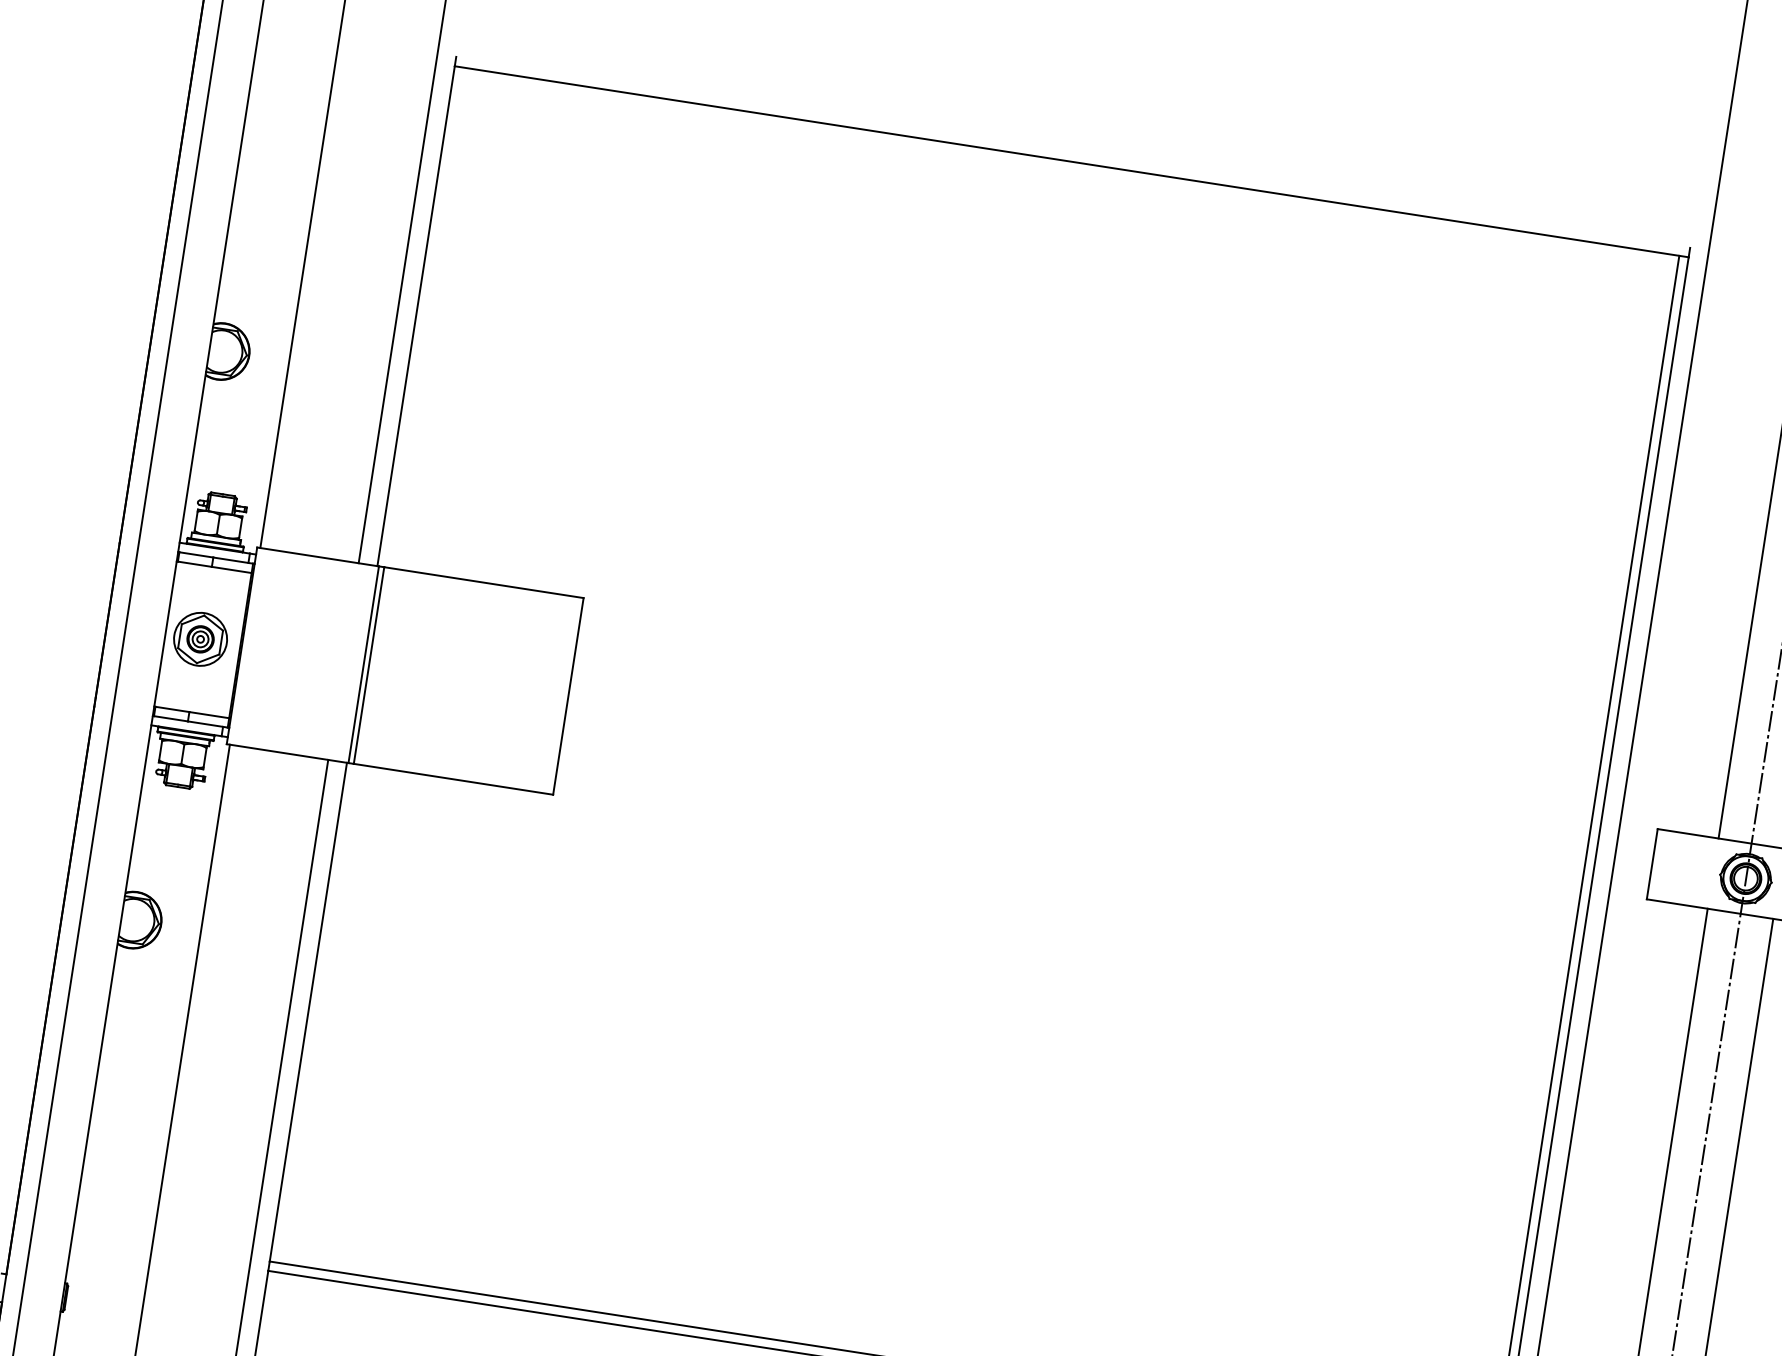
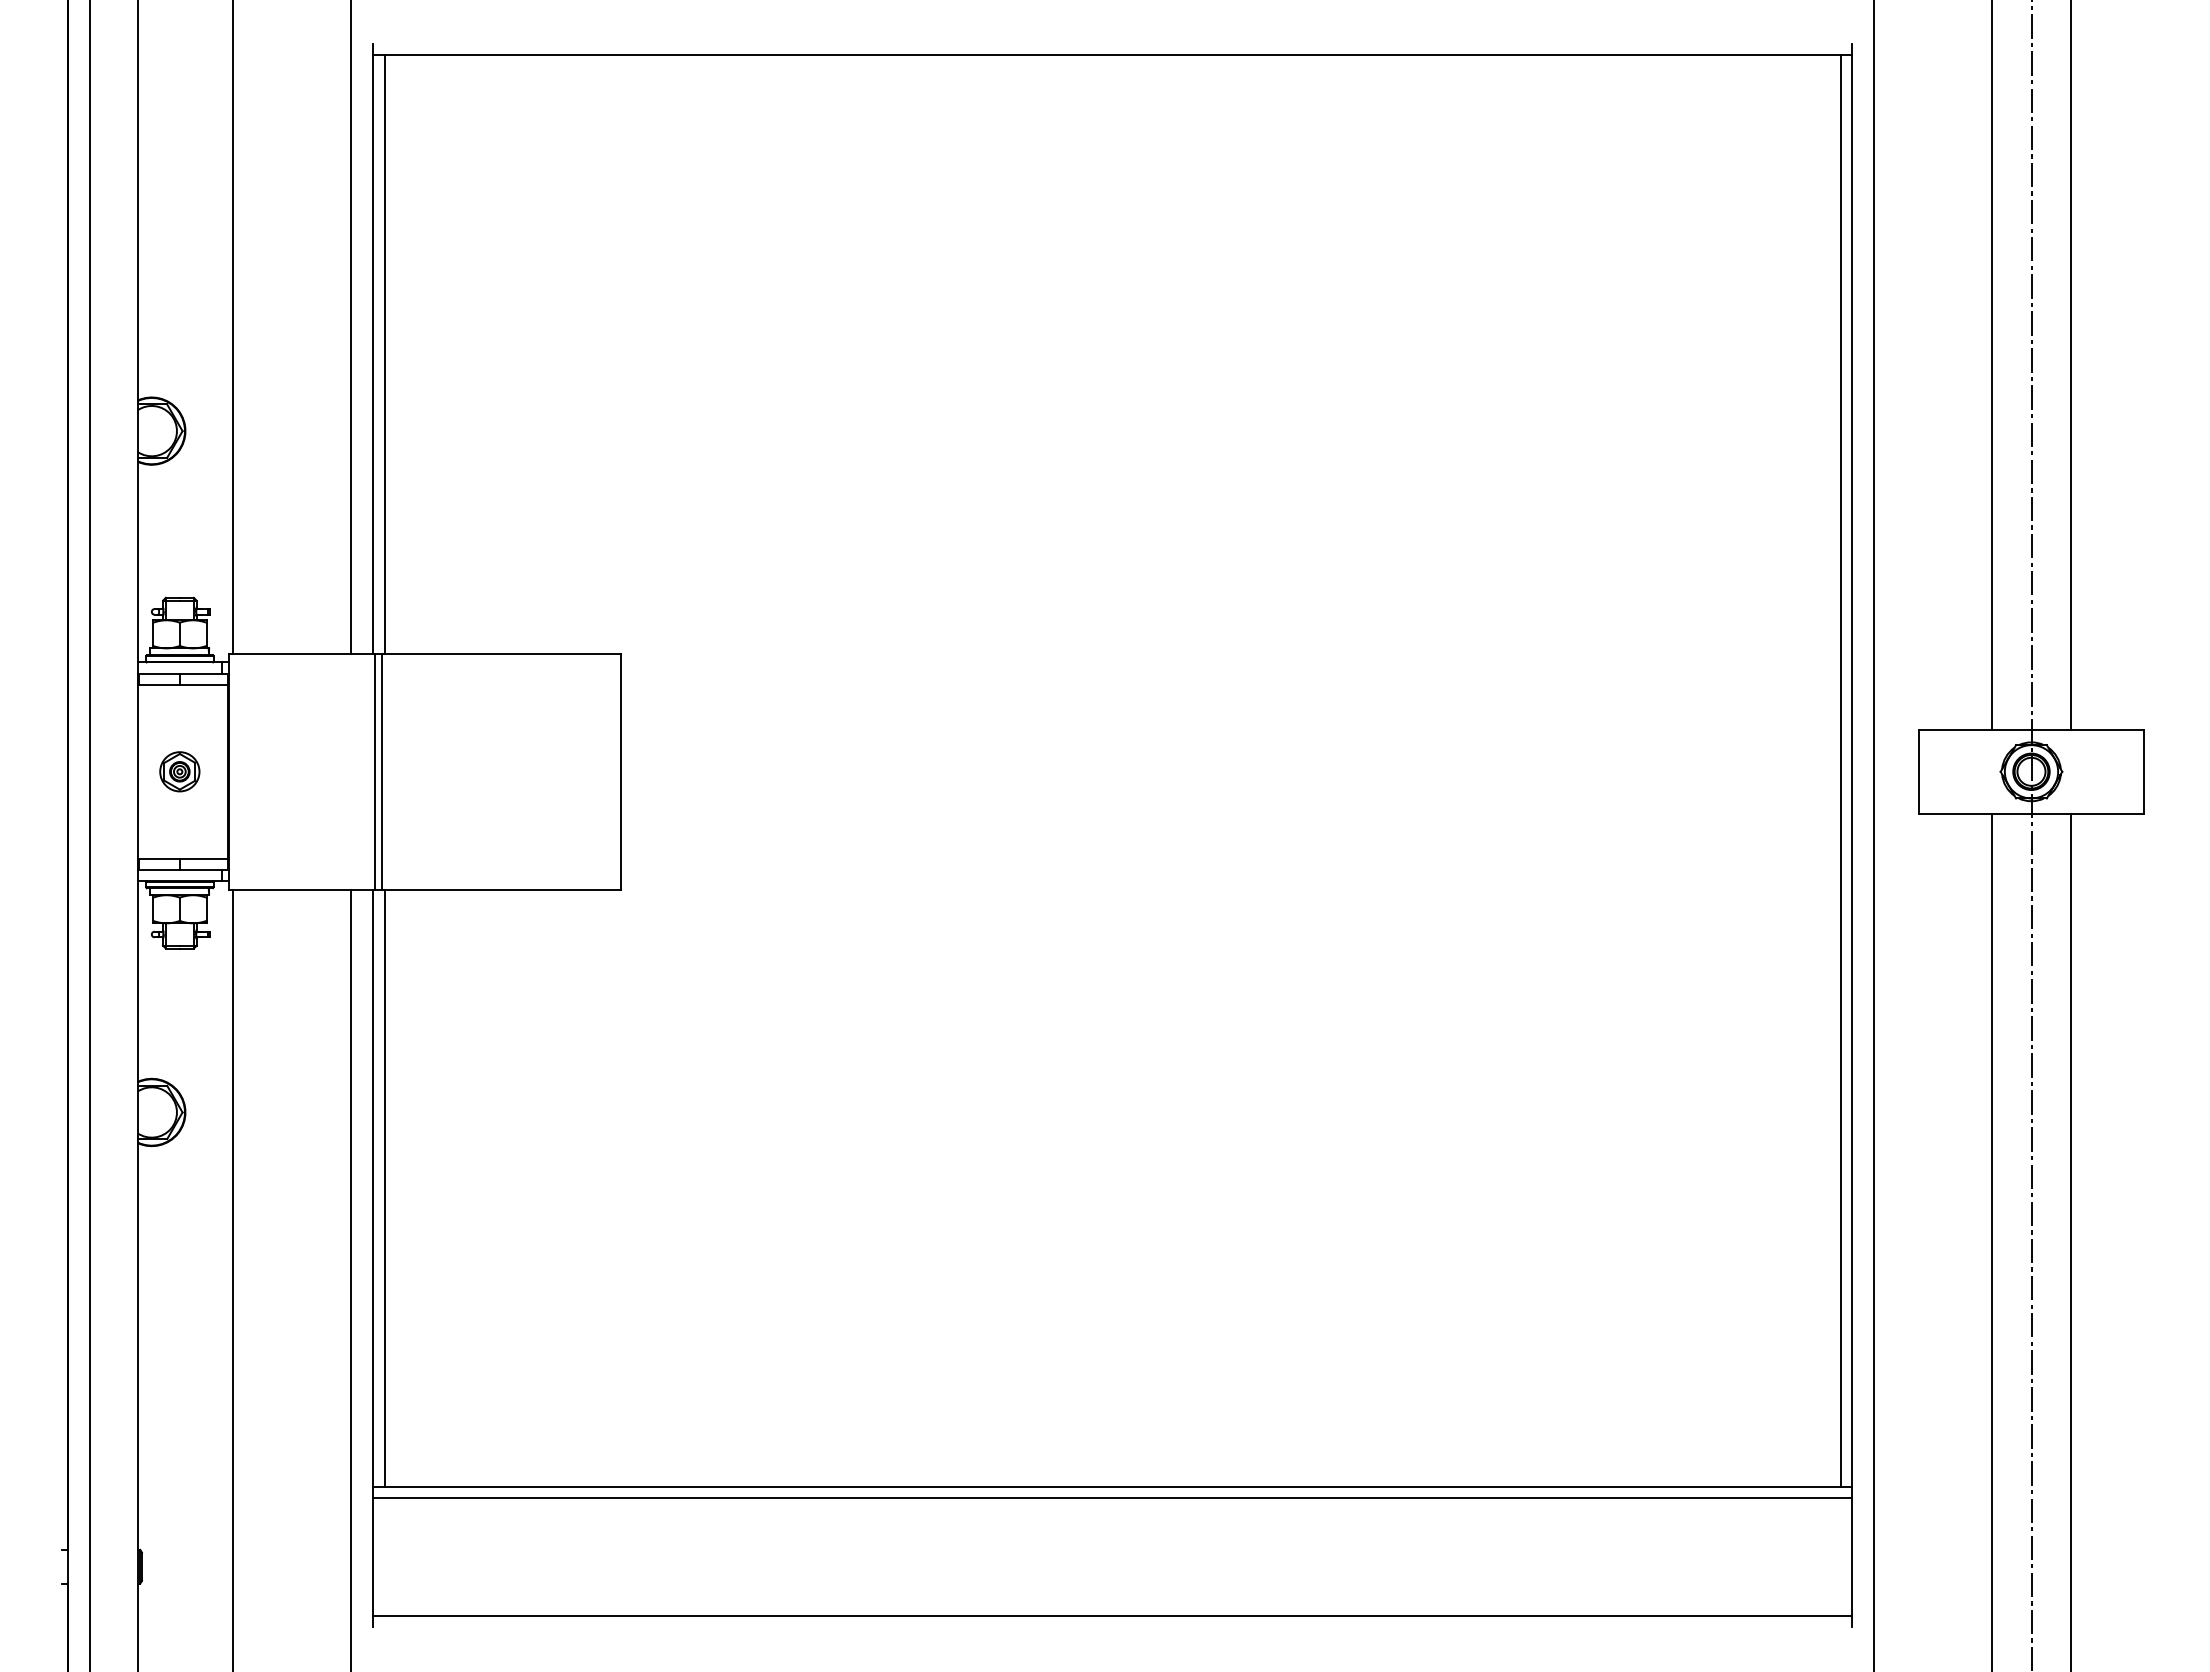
line: (425, 317) -> (384, 354), added
part: (200, 639) -> (179, 771), size x0.62
line: (317, 1013) -> (384, 1188), added

